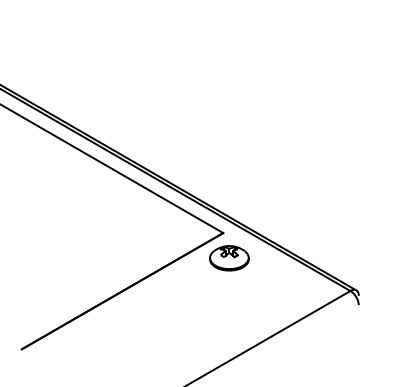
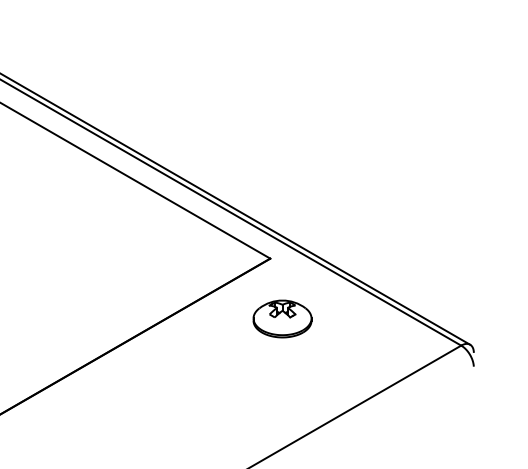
part: (229, 258) -> (282, 319), moved

